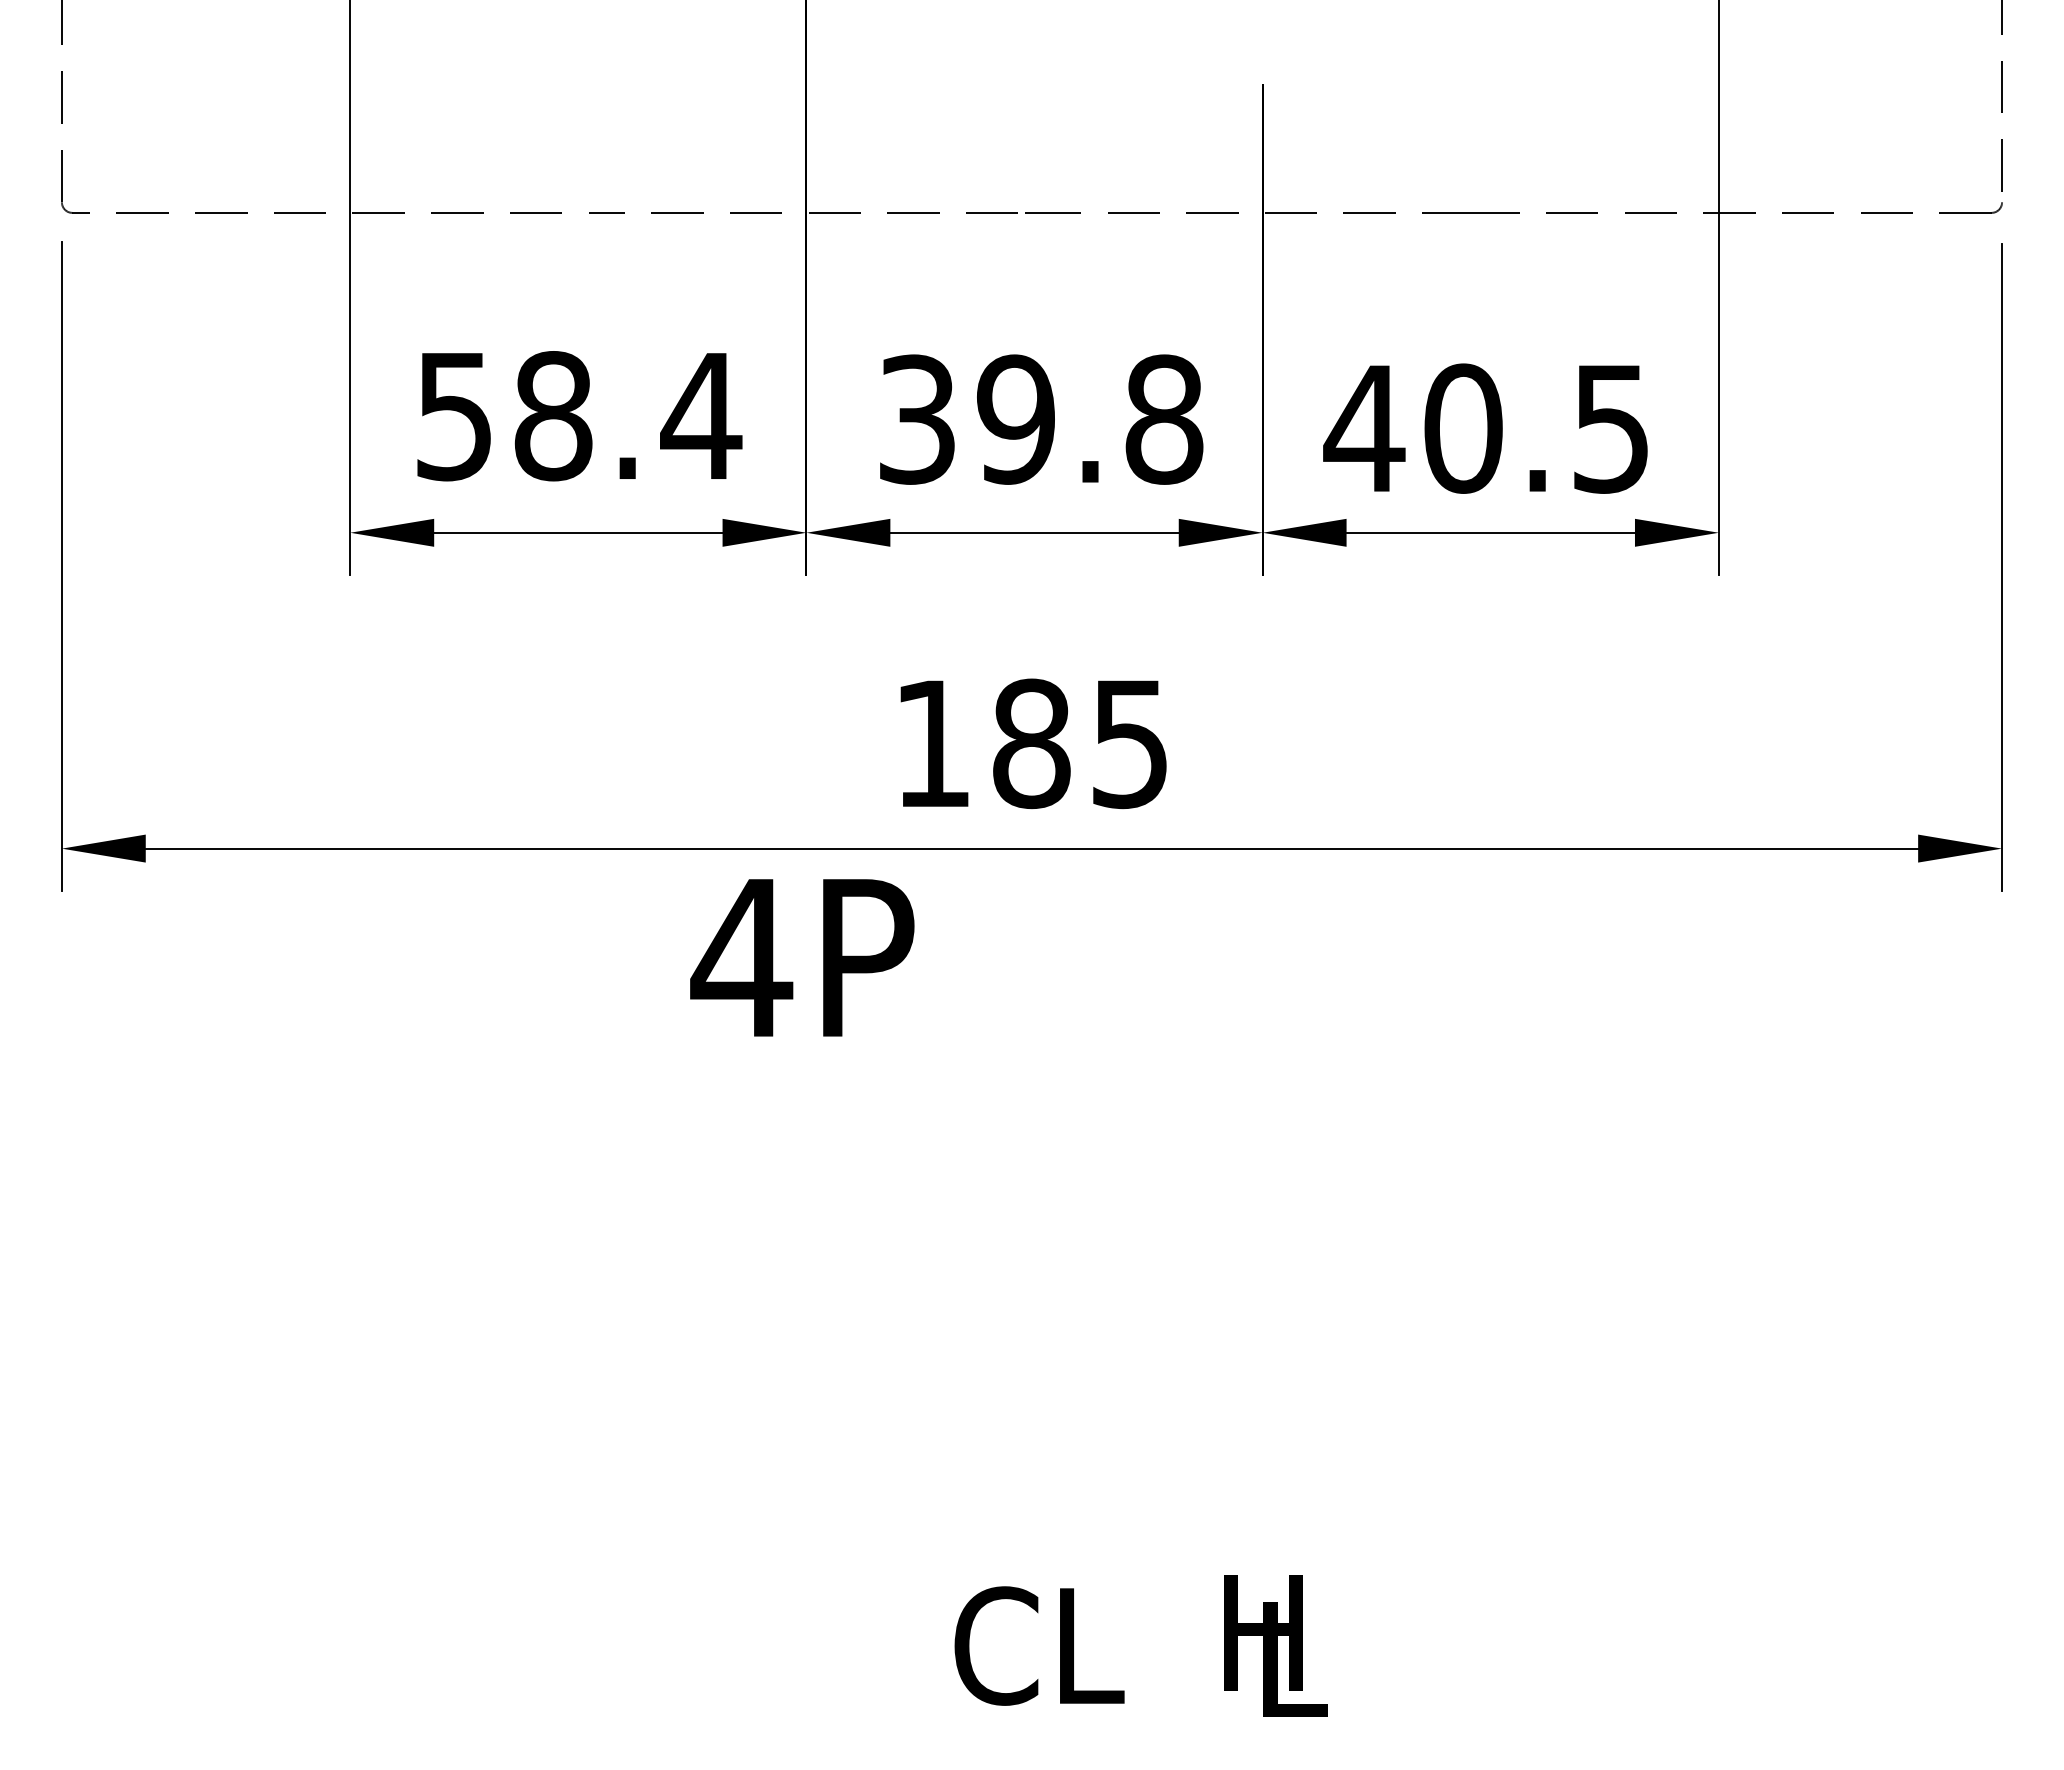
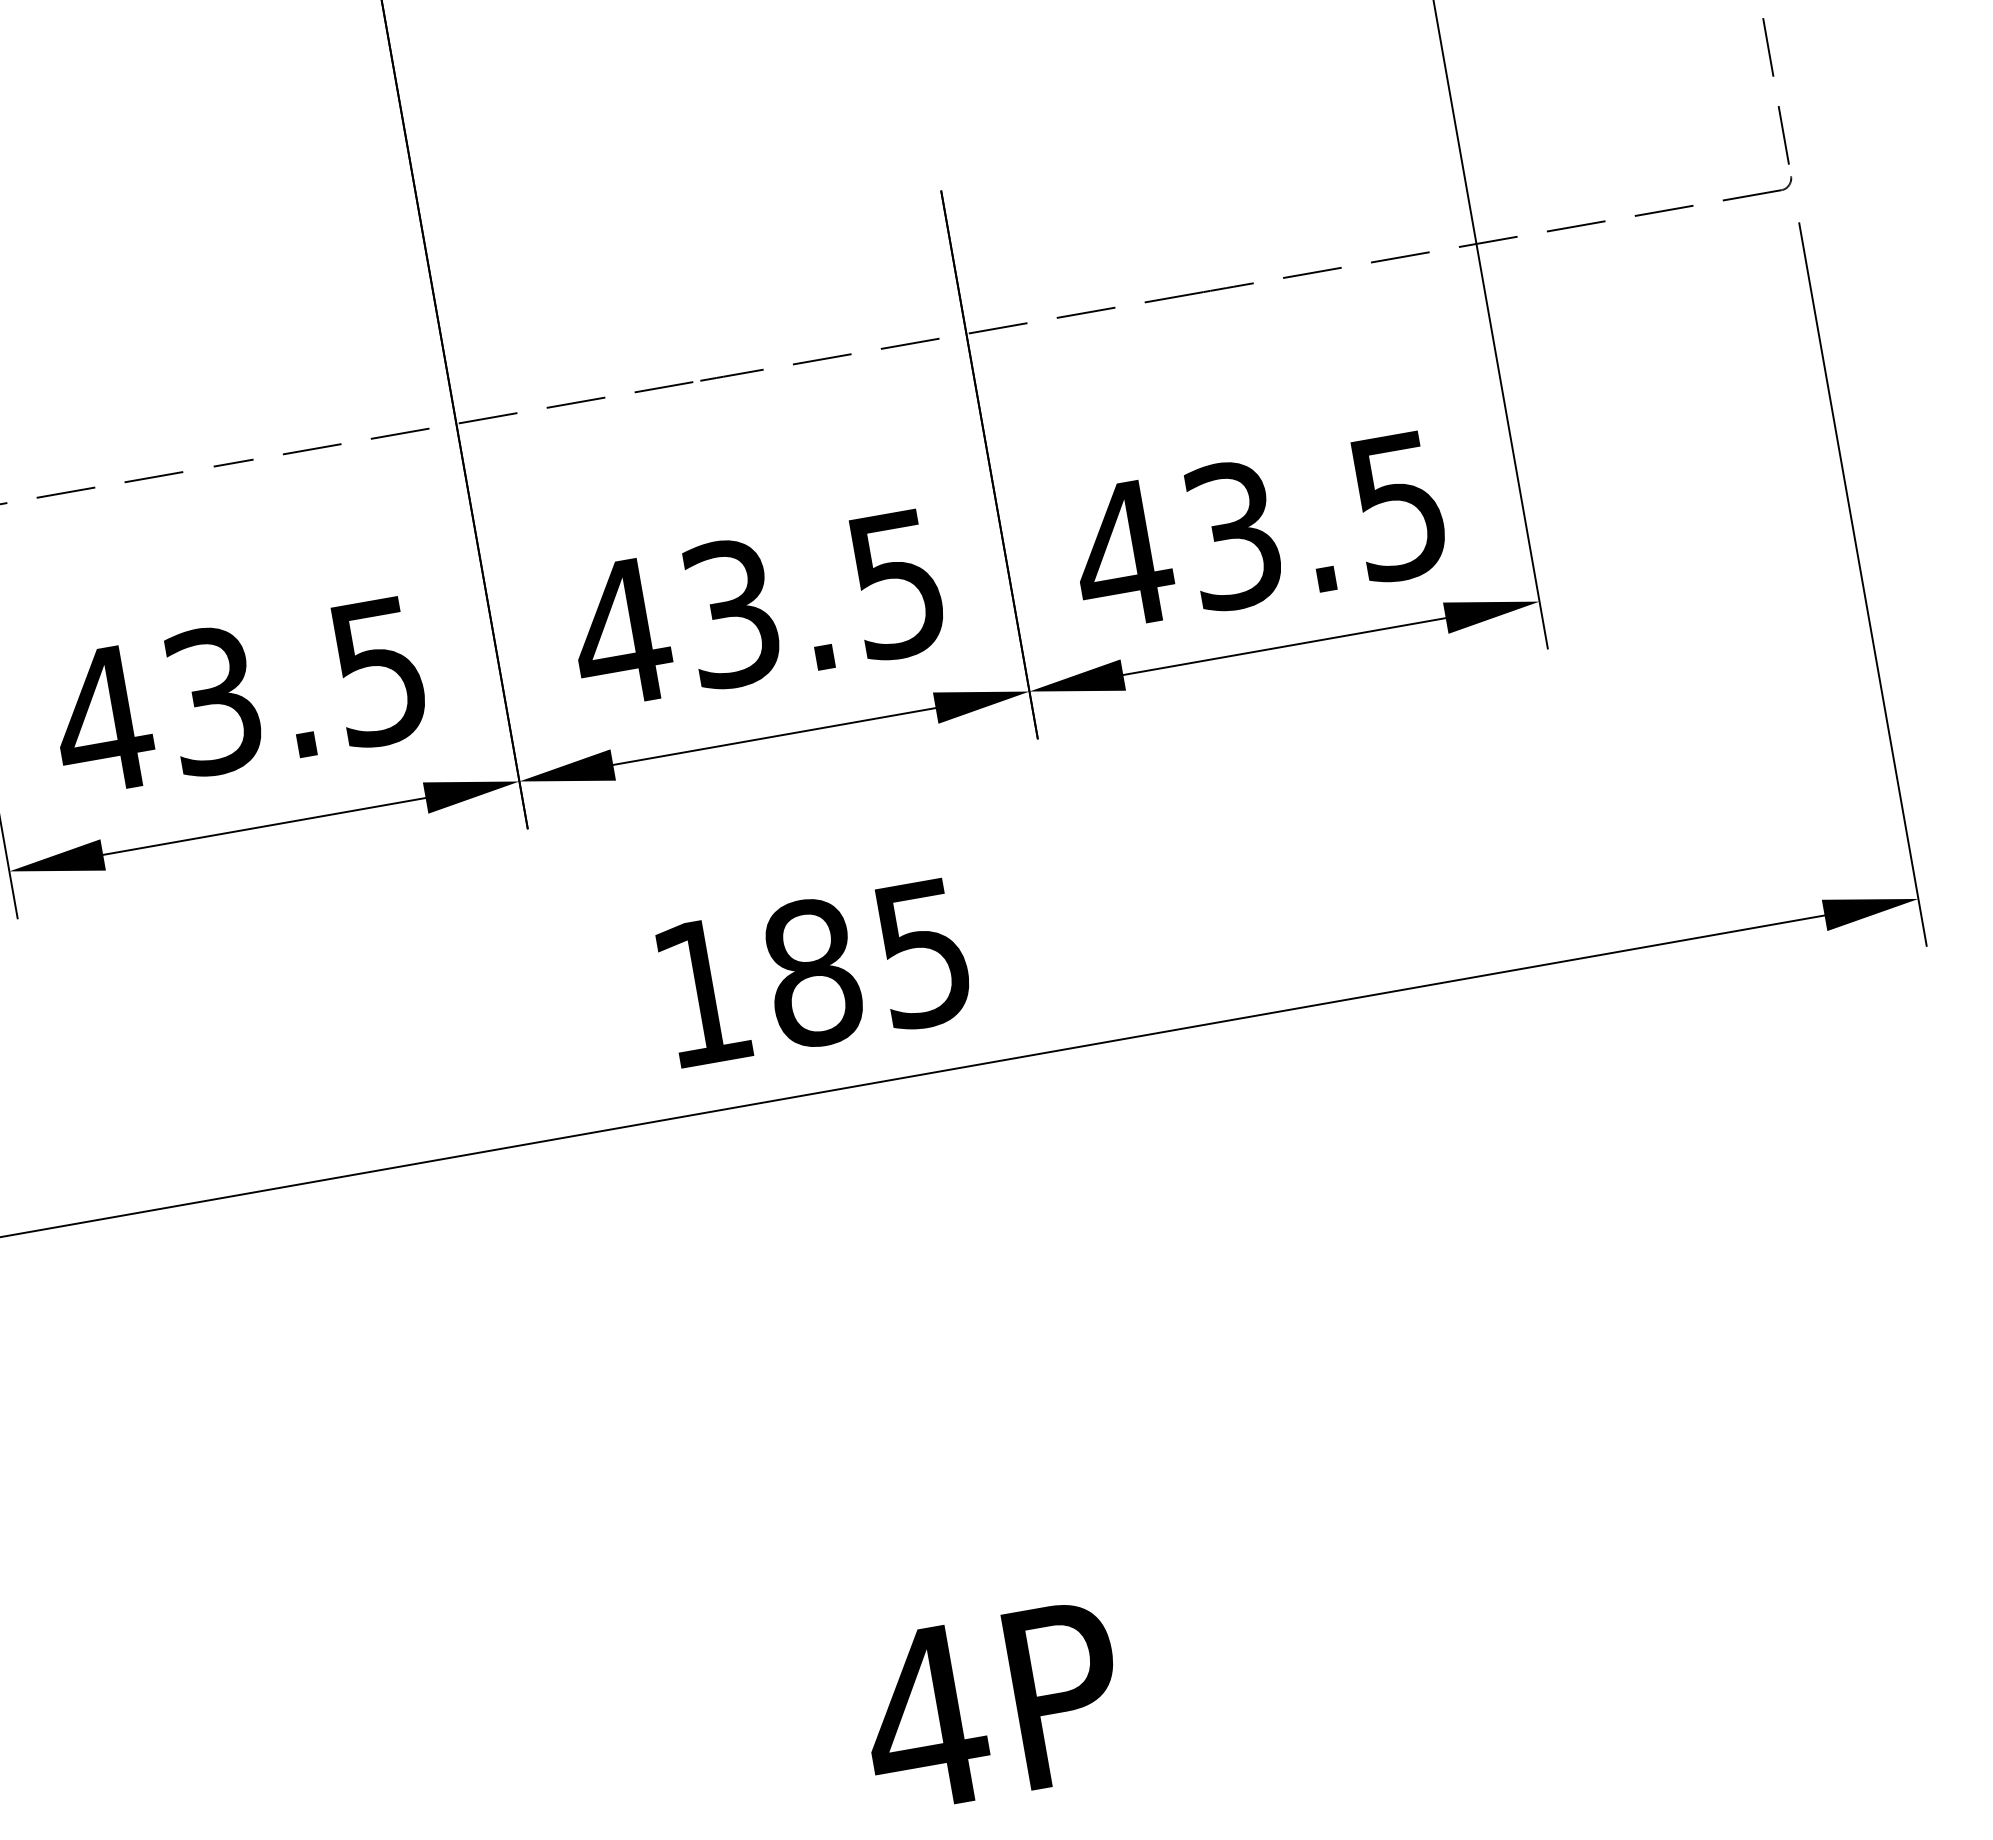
text: (577, 416) -> (240, 696), 58.4 -> 43.5
text: (1039, 419) -> (757, 608), 39.8 -> 43.5
text: (1463, 428) -> (1233, 535), 40.5 -> 43.5
text: (802, 957) -> (992, 1706), moved

